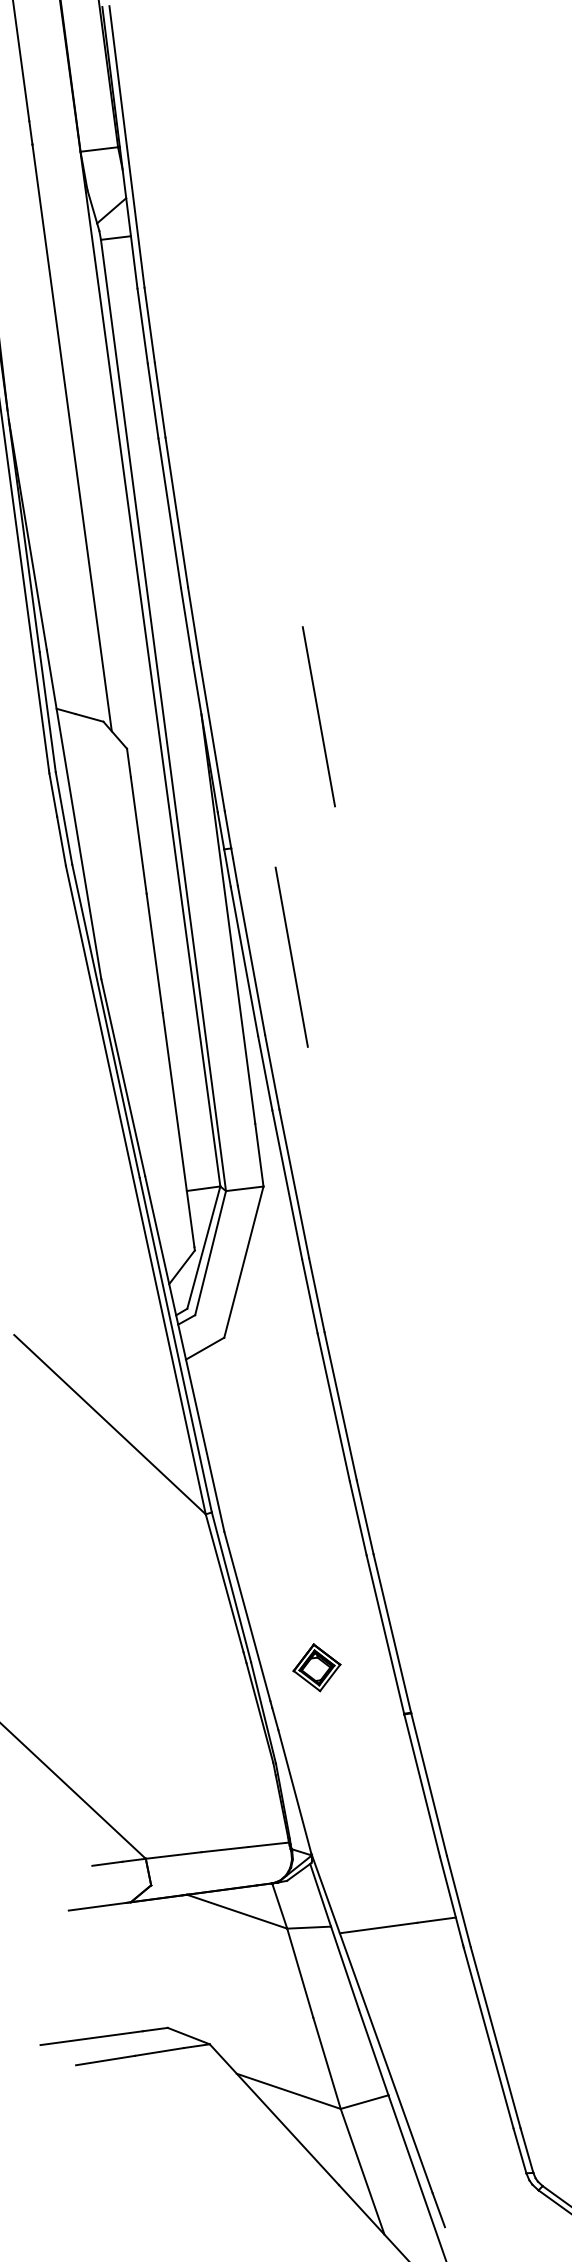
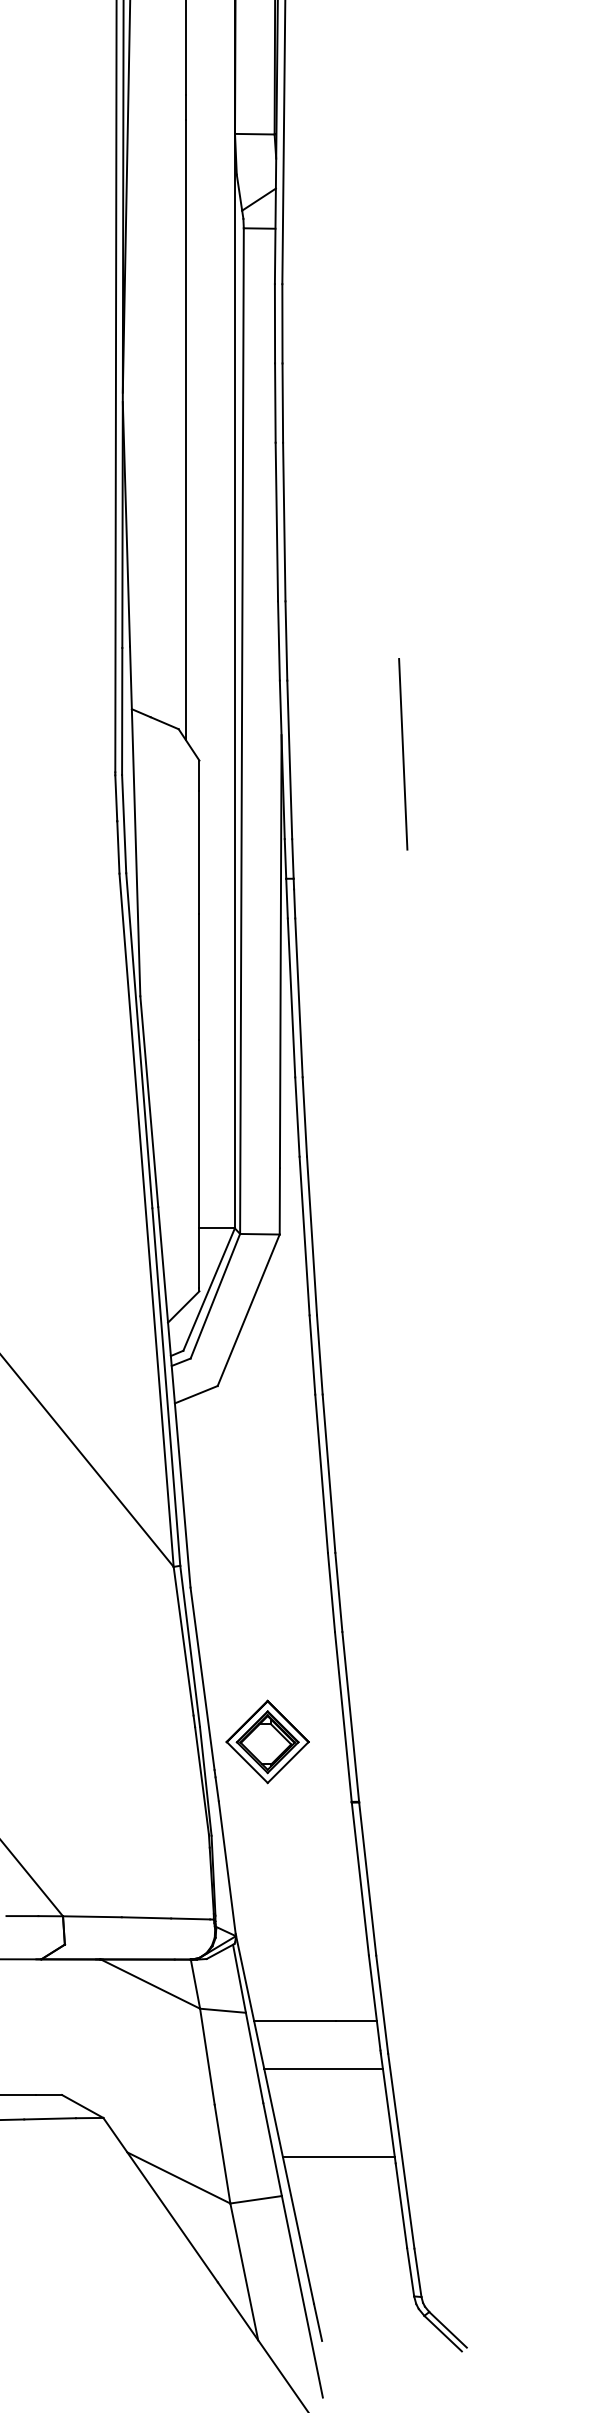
line: (292, 957) -> (341, 1000), removed
part: (316, 1667) -> (267, 1741), size x1.67
line: (411, 1970) -> (323, 2069), added
line: (436, 2050) -> (338, 2156), added

